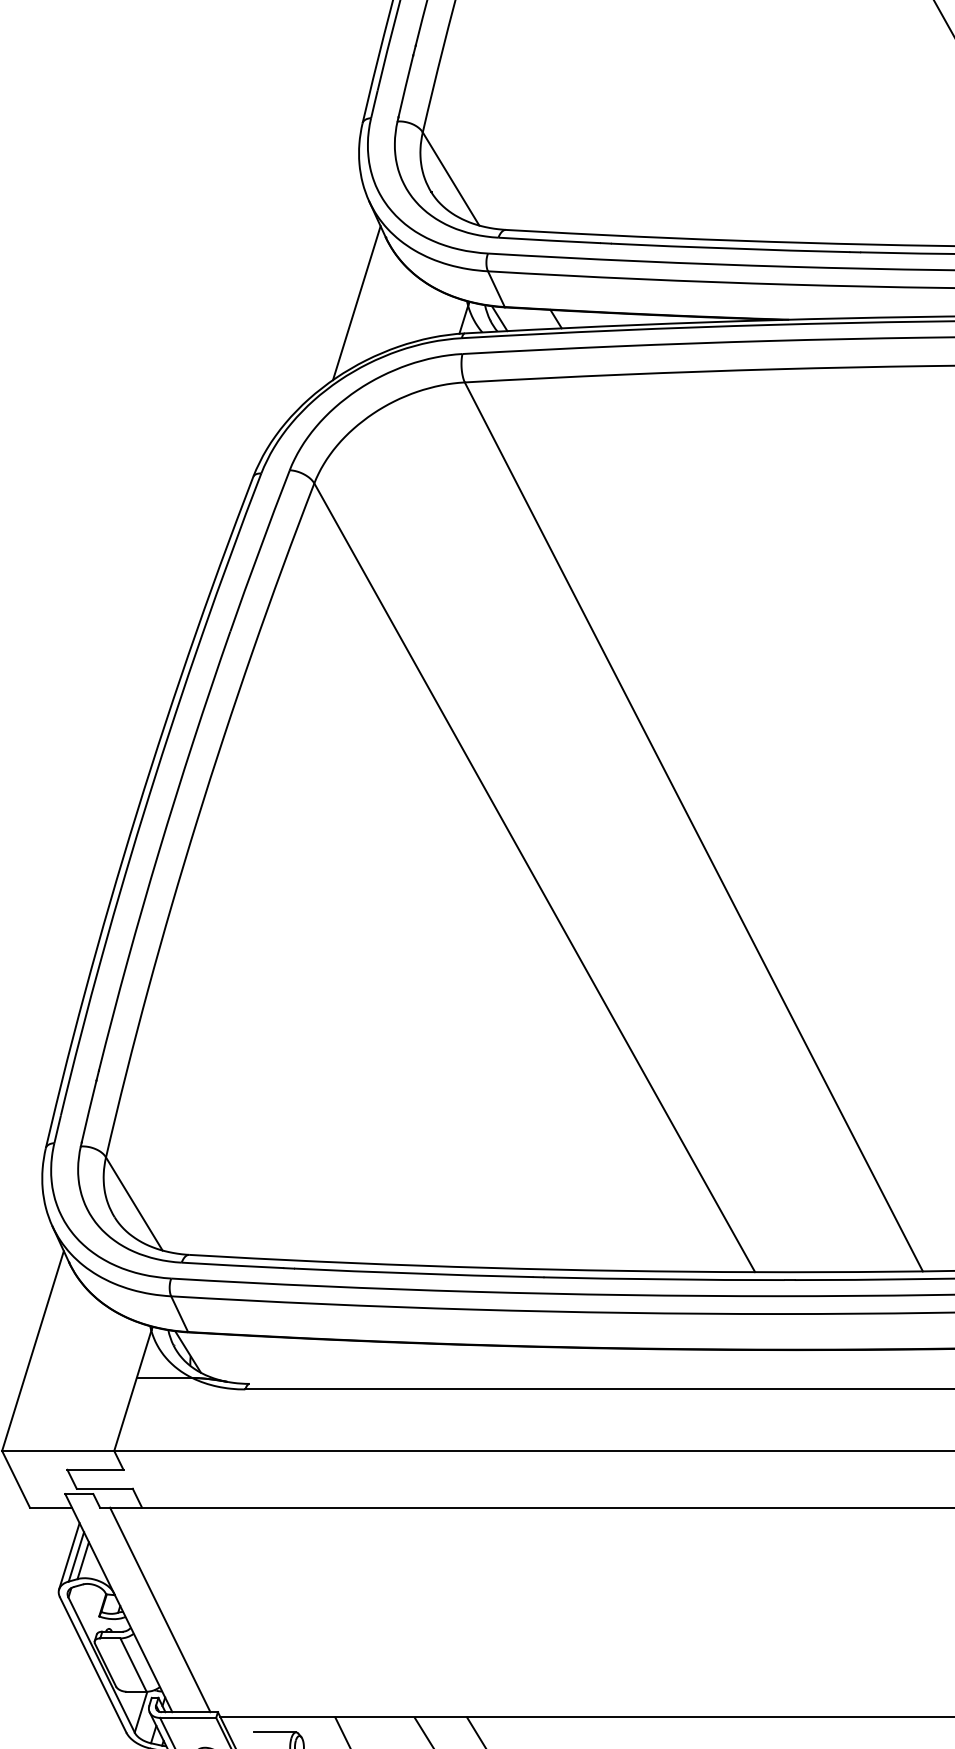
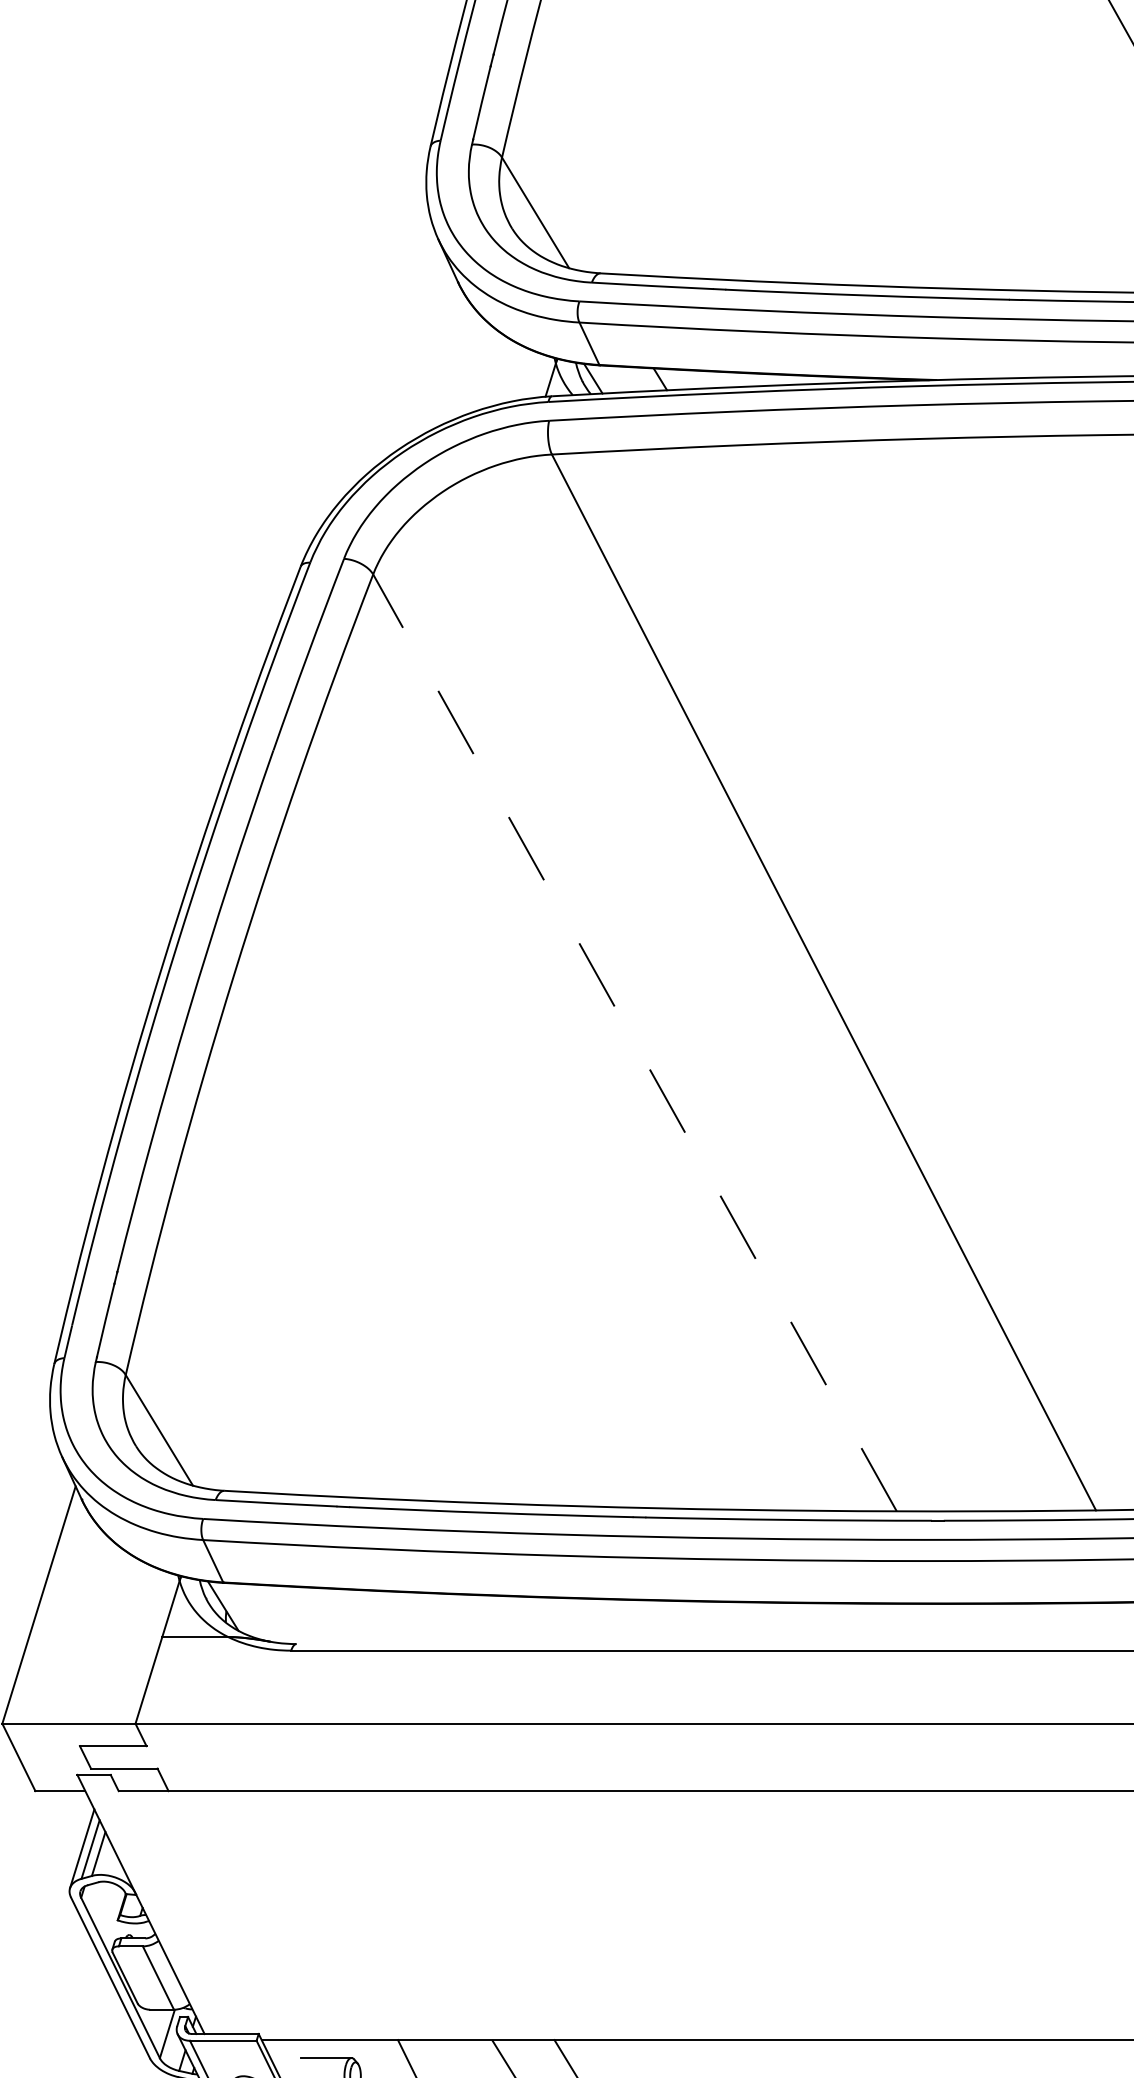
line: (356, 302) -> (423, 359), removed
line: (534, 877) -> (634, 1042), solid -> dashed
line: (159, 1609) -> (189, 1912), removed

